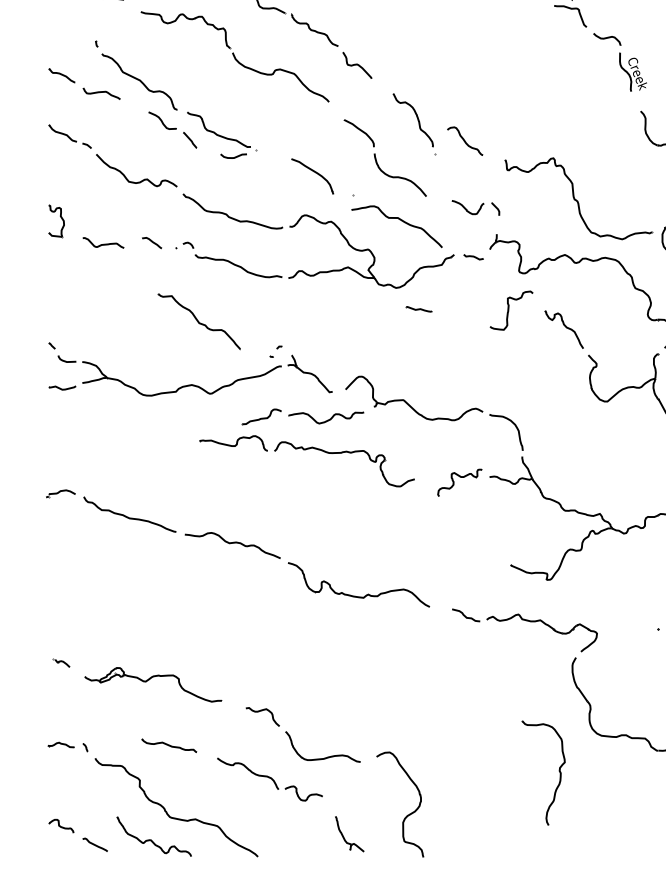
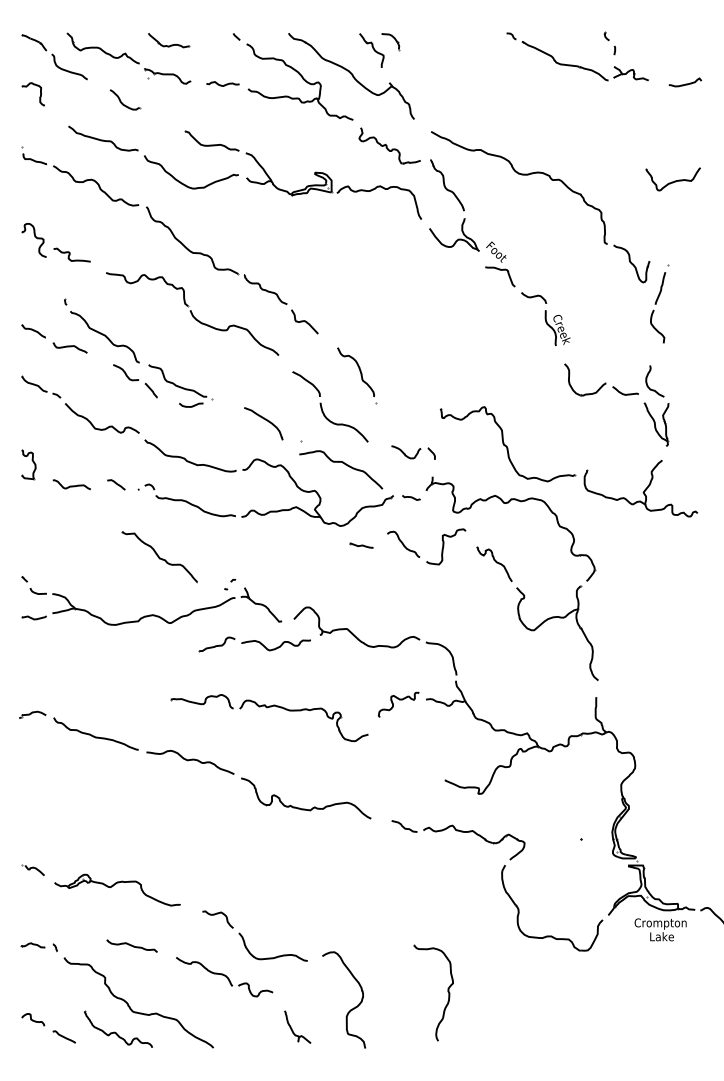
curve: (465, 140) -> (403, 543), moved
part: (304, 450) -> (267, 708), moved
part: (60, 663) -> (32, 870), size x1.43
part: (558, 771) -> (447, 991), moved

